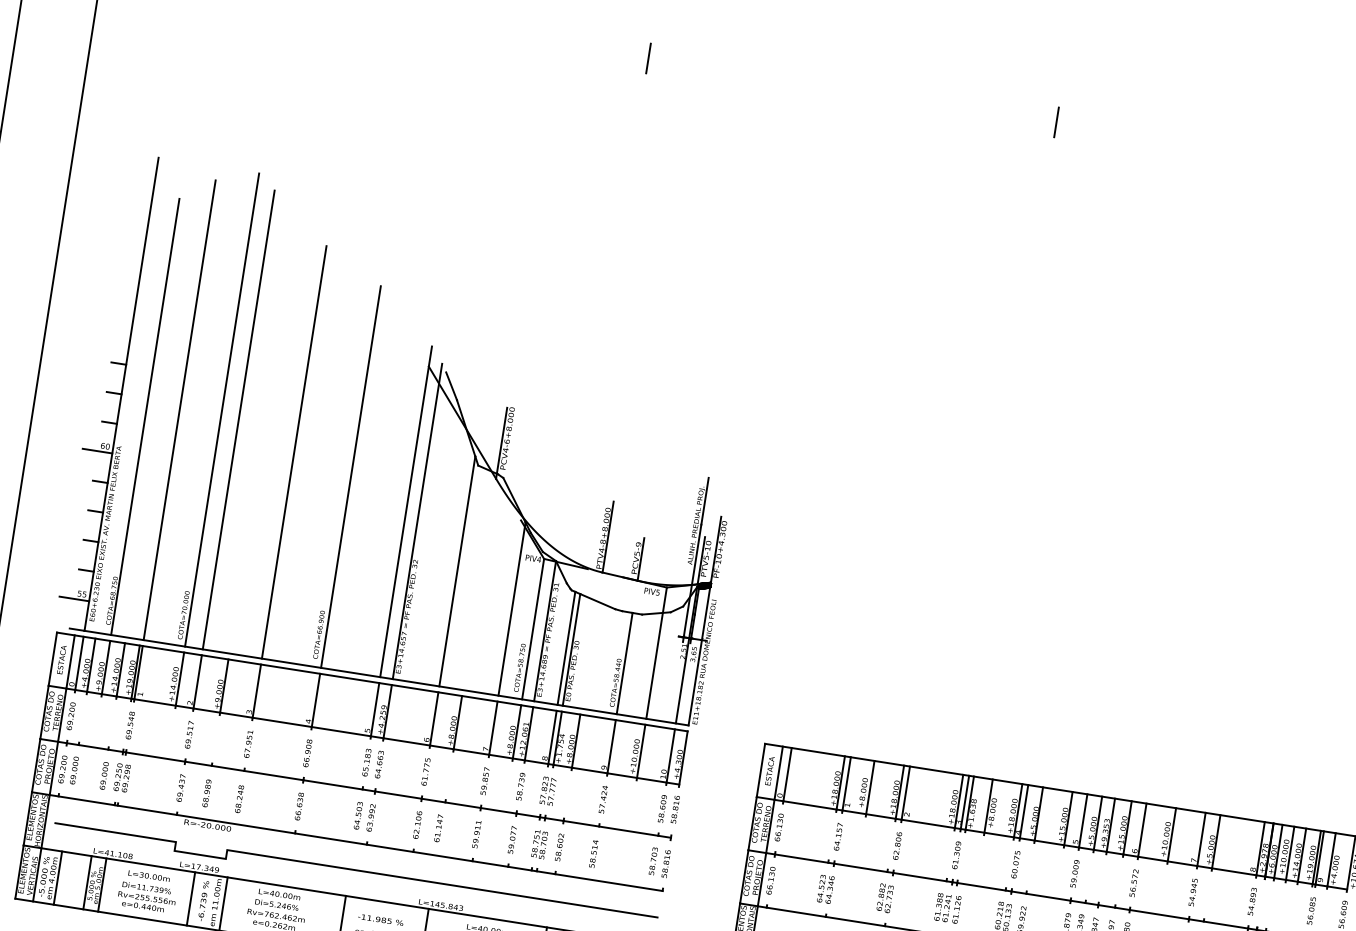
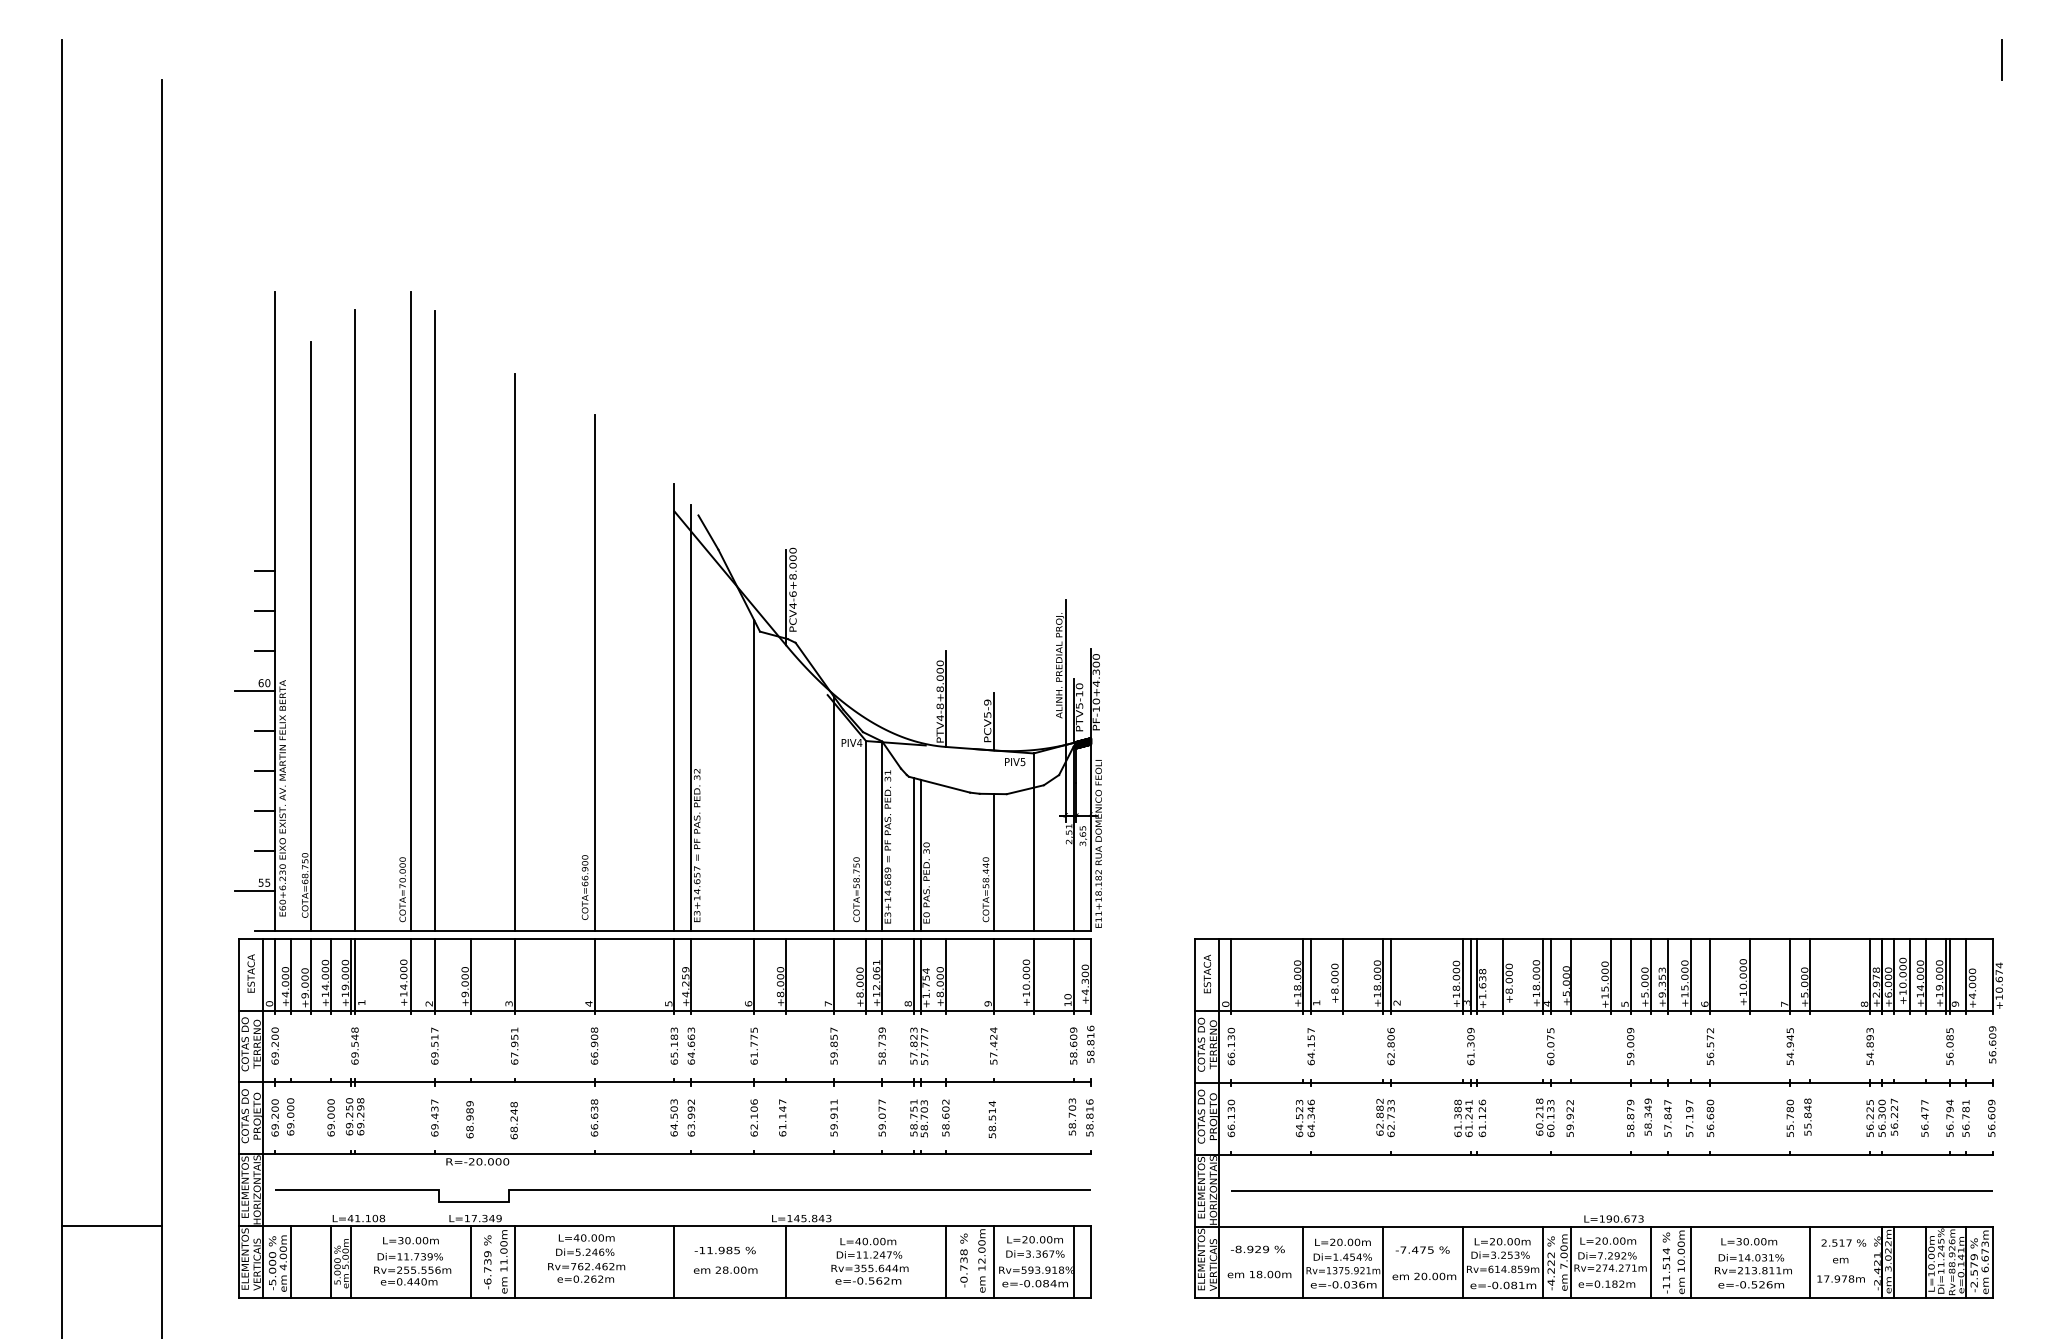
line: (648, 58) -> (900, 59), removed
line: (1056, 122) -> (1451, 59), removed

